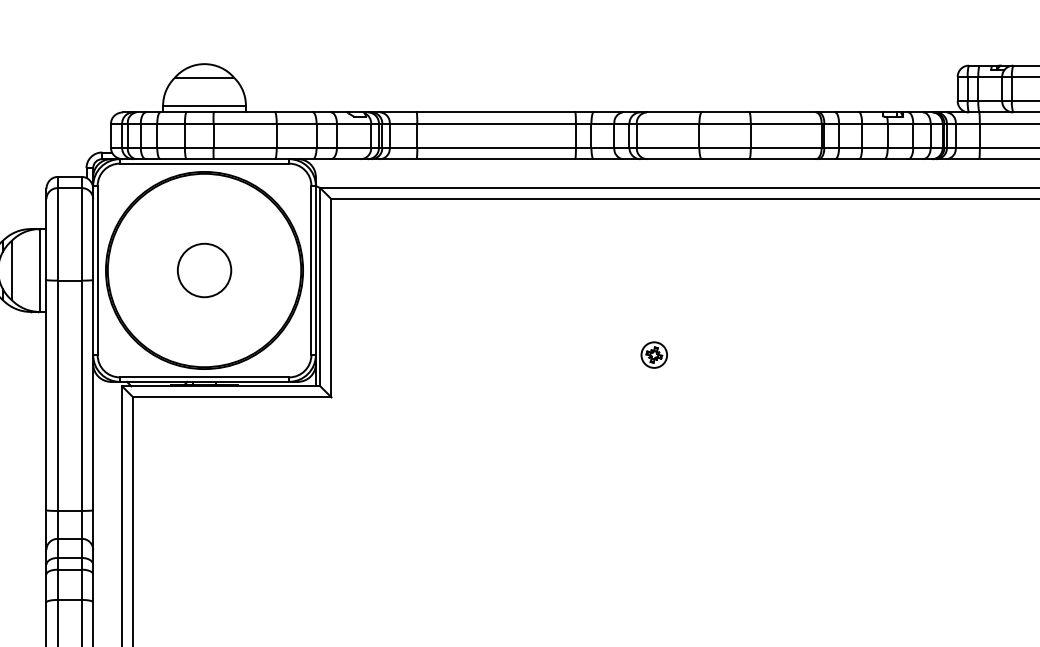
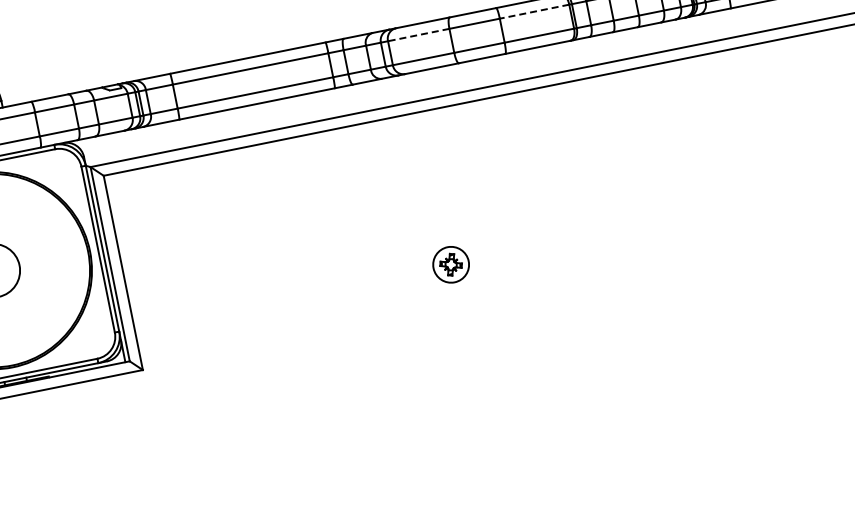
line: (667, 123) -> (418, 35), solid -> dashed
line: (785, 123) -> (533, 11), solid -> dashed
part: (653, 354) -> (450, 264), size x1.4

